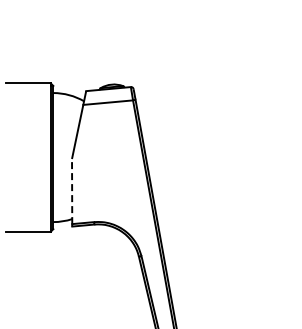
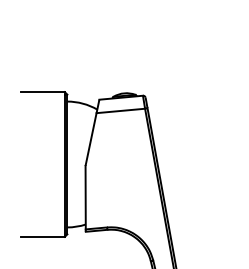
line: (72, 191) -> (86, 197), dashed -> solid

